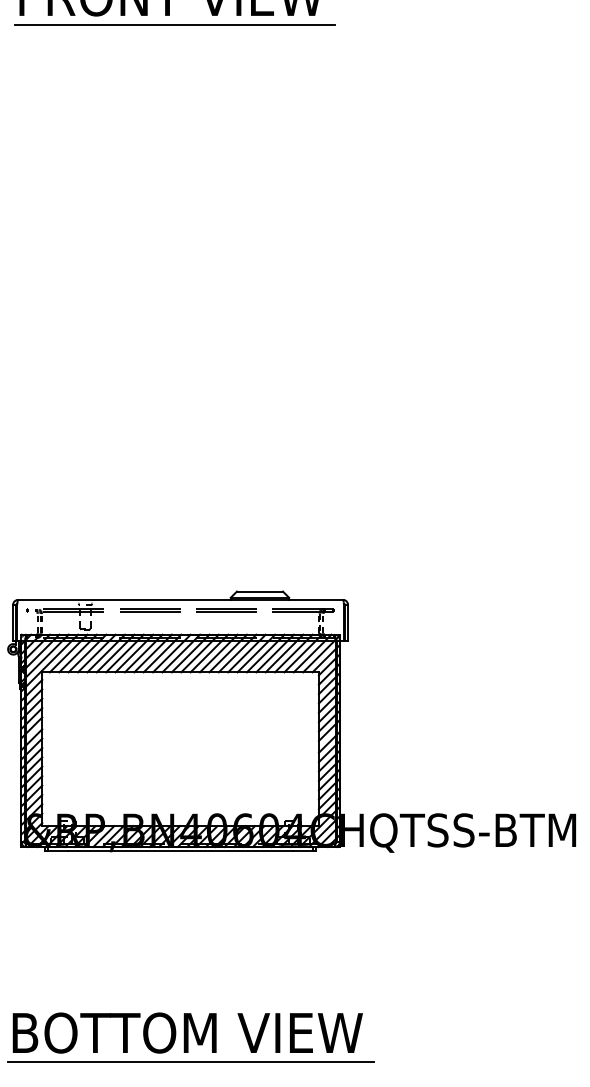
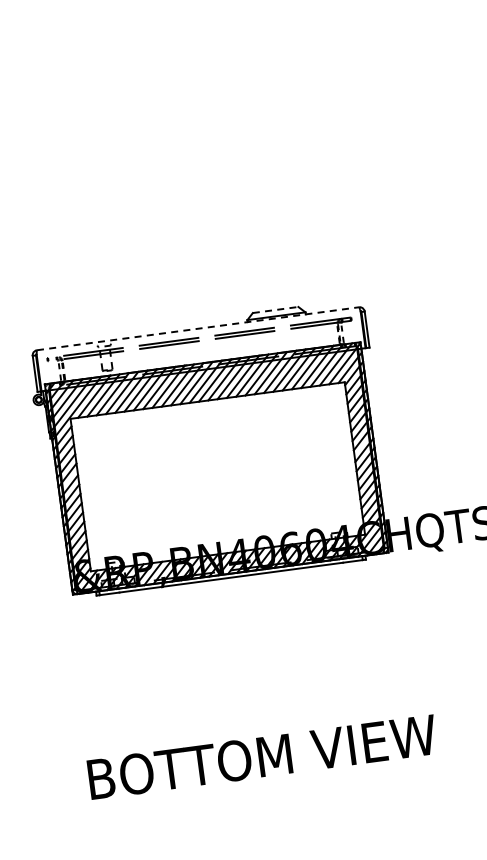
line: (259, 591) -> (275, 310), solid -> dashed
line: (180, 599) -> (197, 328), solid -> dashed
line: (191, 1061) -> (269, 784), removed

